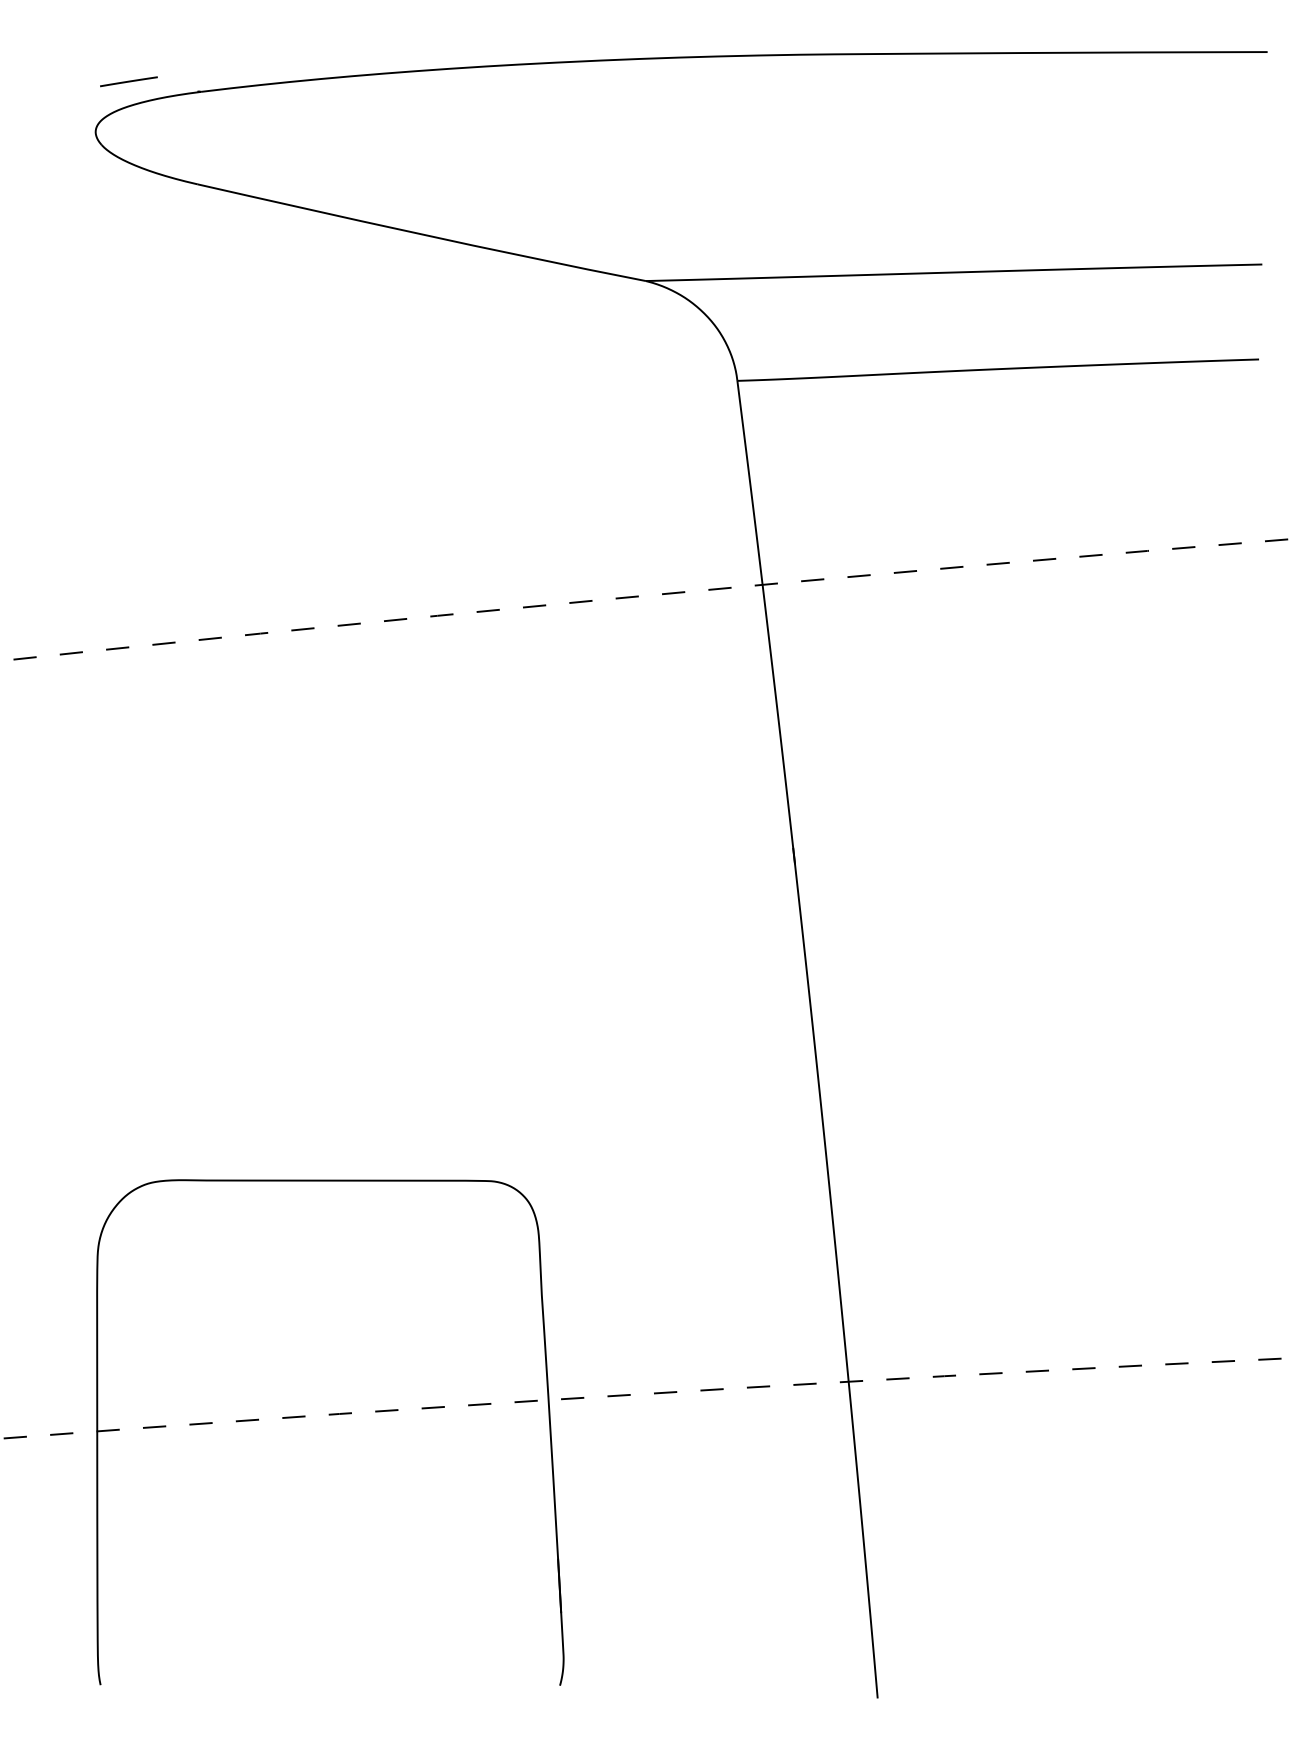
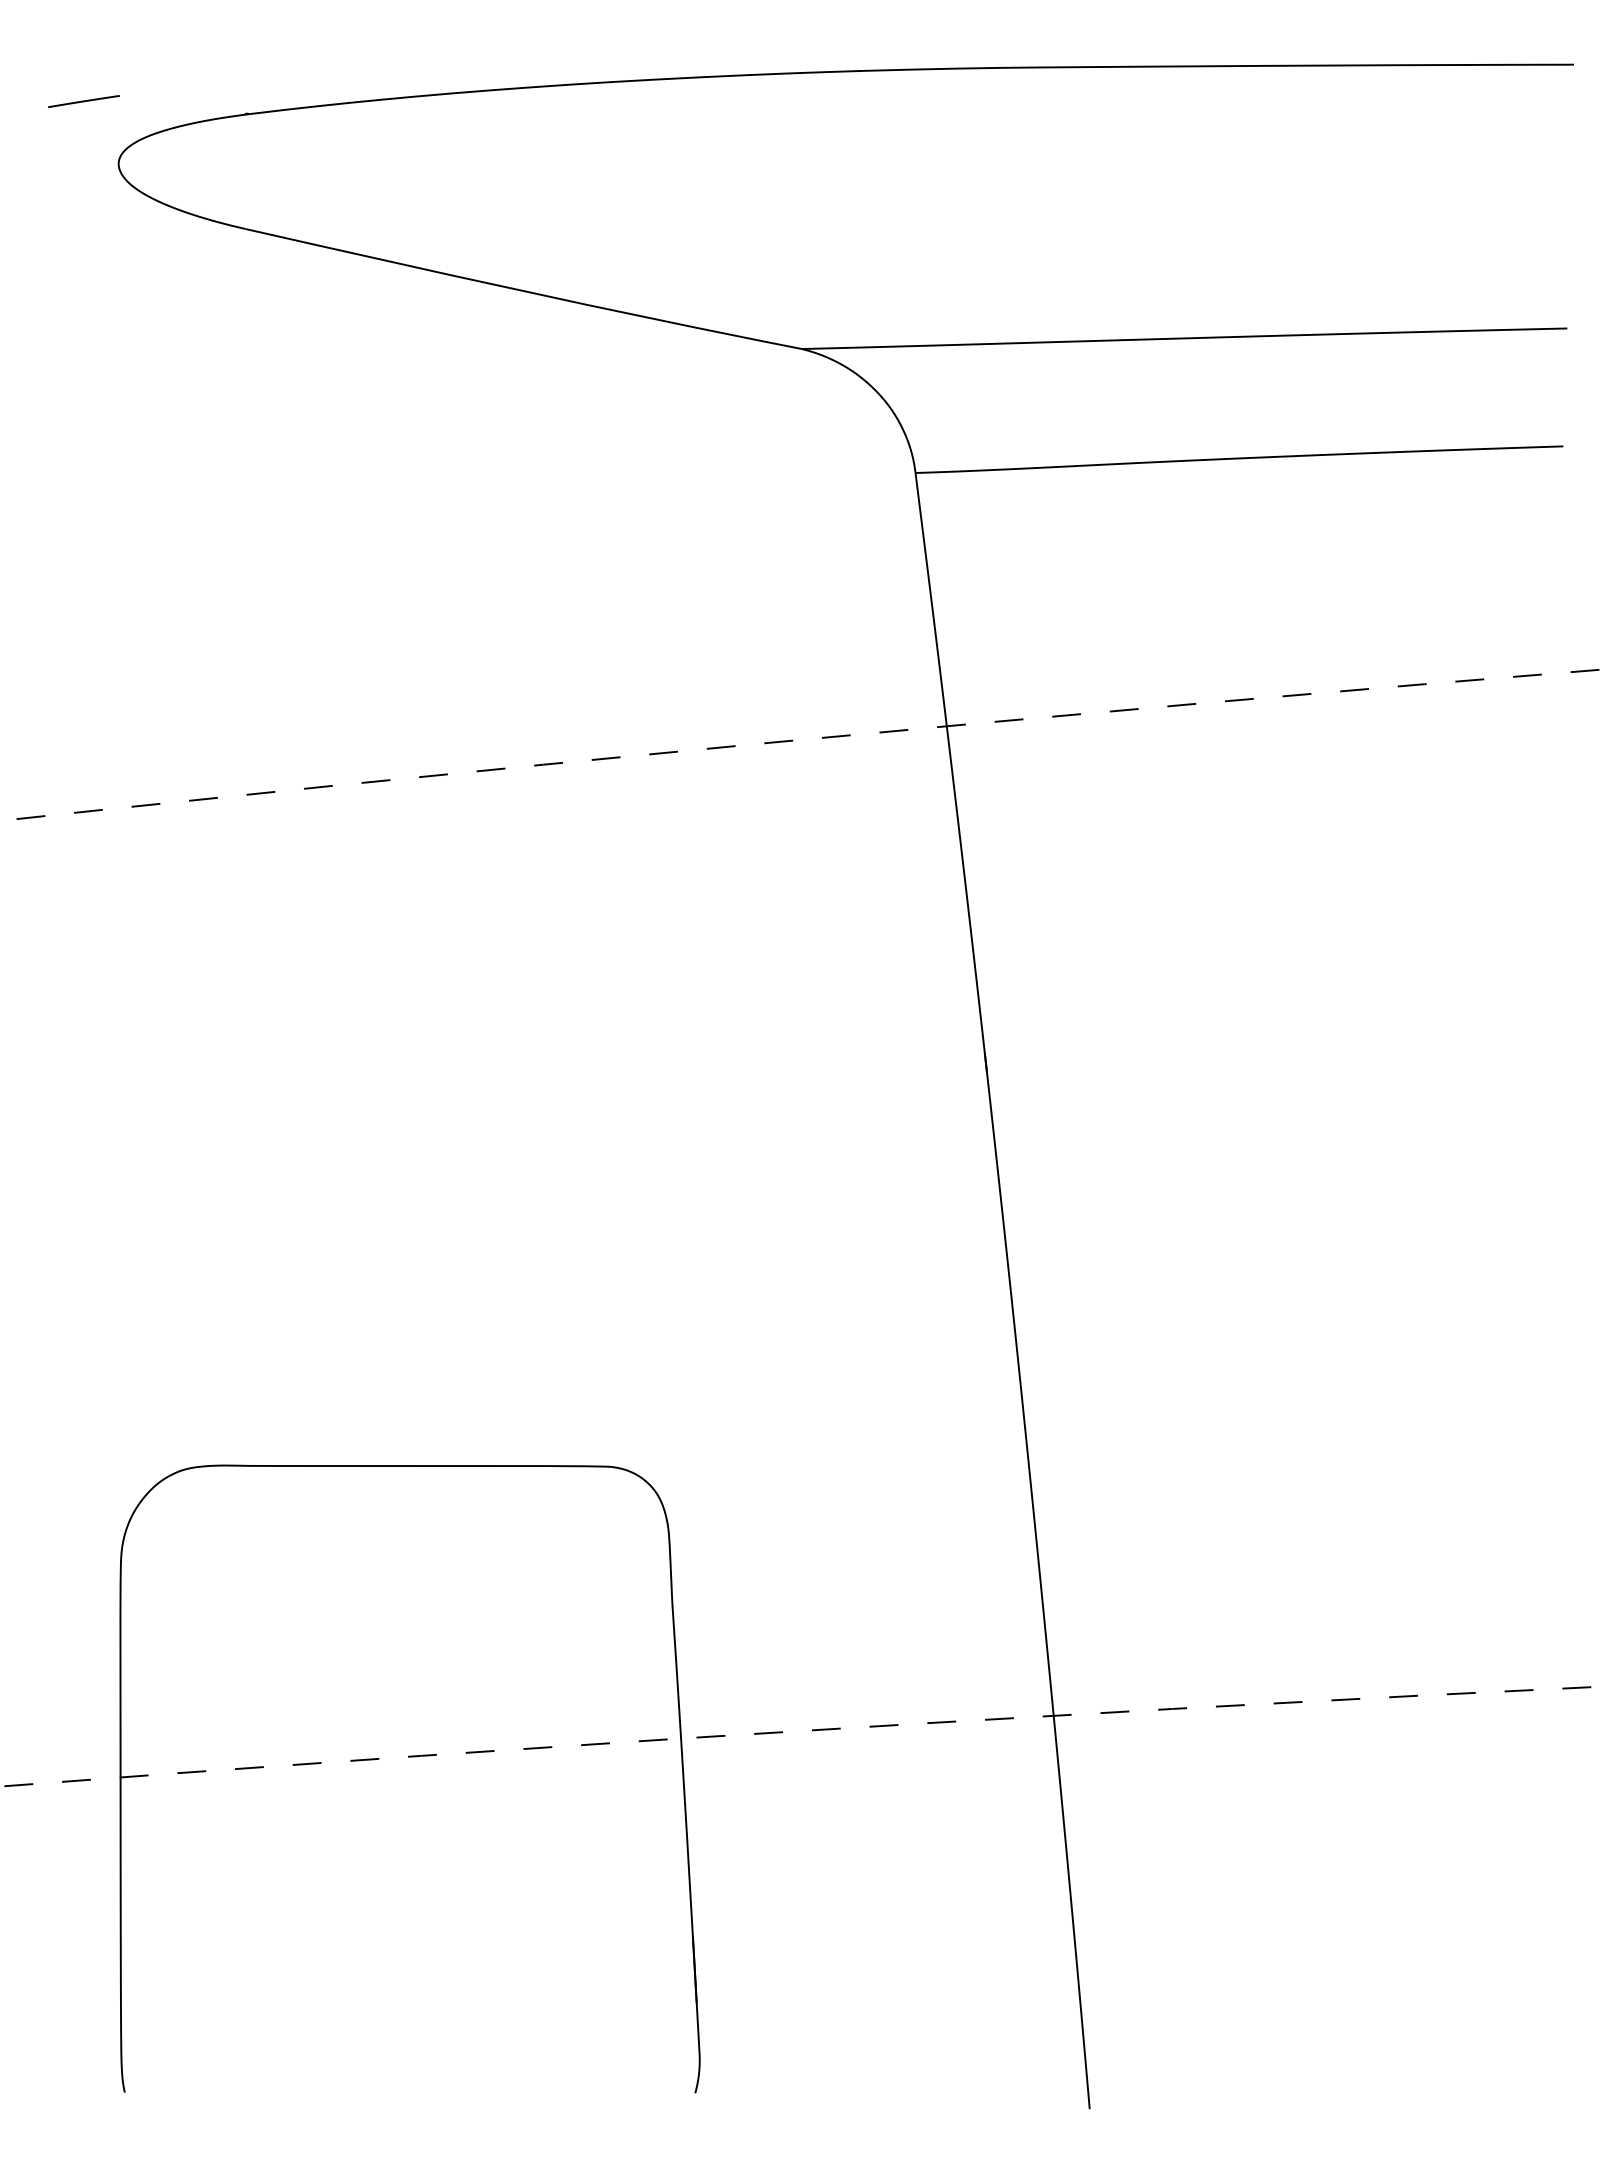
line: (128, 81) -> (83, 101), moved

